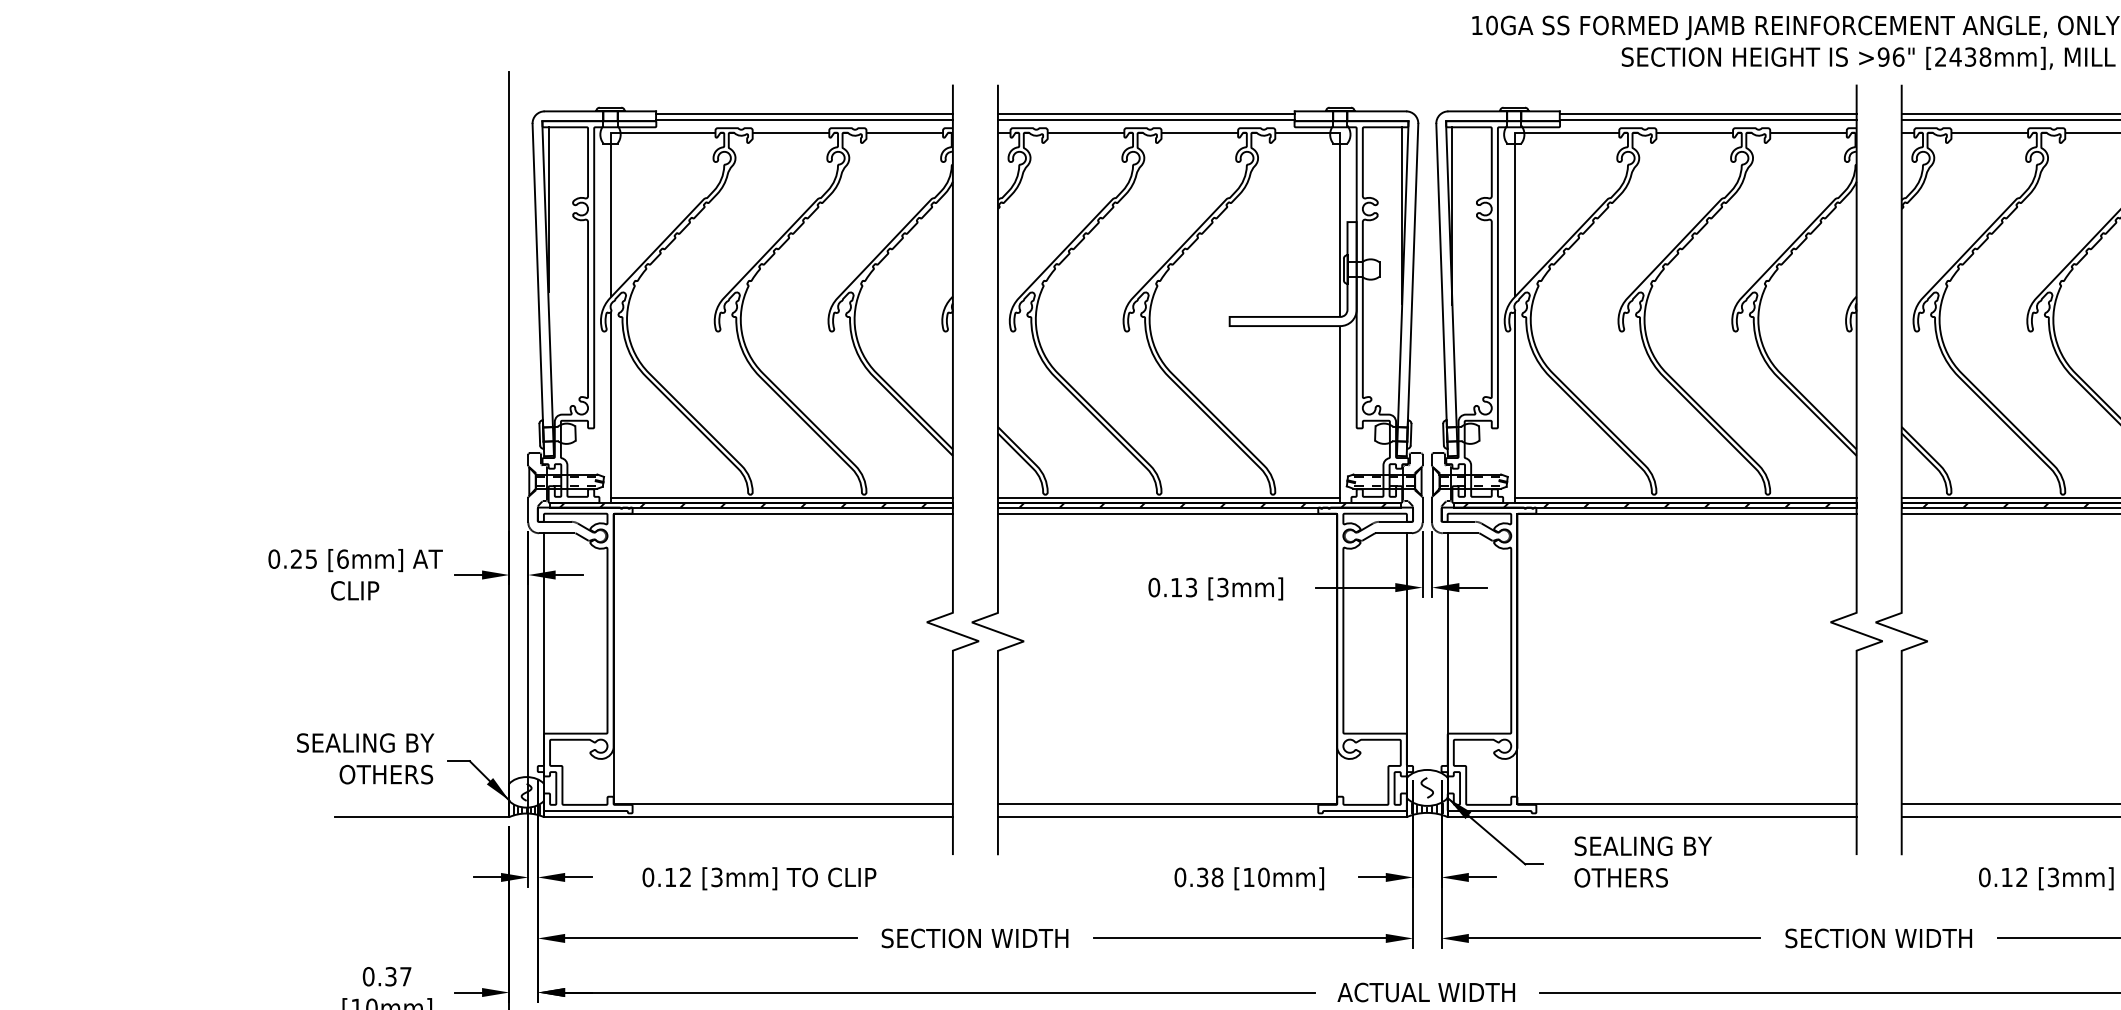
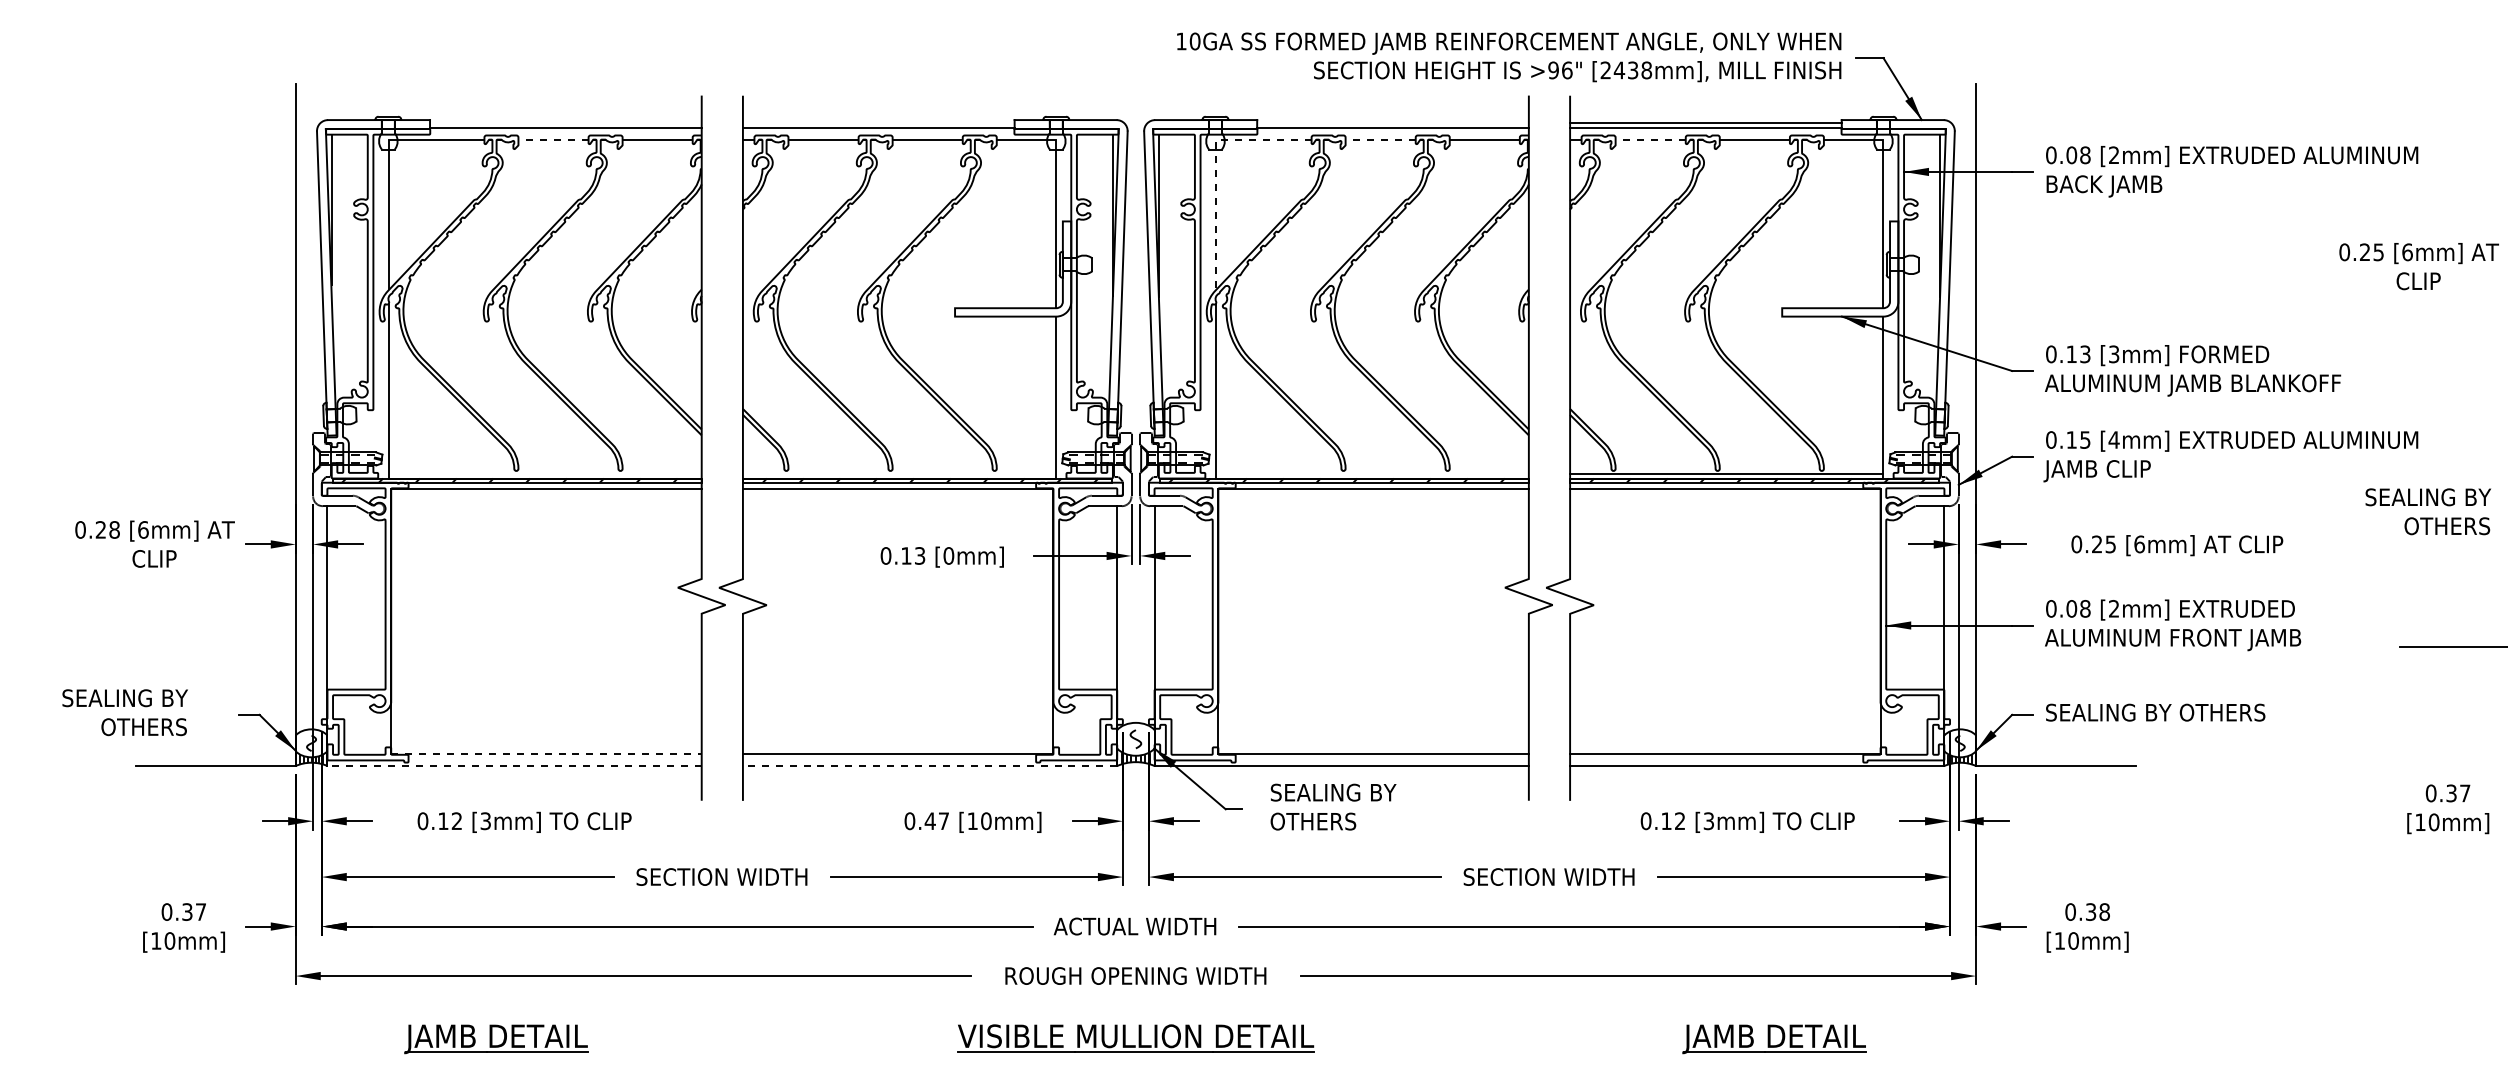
line: (804, 114) -> (565, 122), removed
line: (1146, 114) -> (878, 122), removed
line: (1707, 114) -> (1392, 122), removed
line: (790, 133) -> (553, 140), solid -> dashed
line: (1694, 133) -> (1380, 140), solid -> dashed
line: (1989, 133) -> (1650, 140), solid -> dashed
line: (1514, 162) -> (1215, 166), solid -> dashed
line: (781, 498) -> (544, 474), removed
line: (1169, 498) -> (899, 474), removed
line: (1684, 498) -> (1371, 474), removed
text: (311, 558) -> (114, 529), 0.25 -> 0.28
text: (1222, 587) -> (948, 555), [3mm] -> [0mm]
text: (364, 758) -> (124, 712), moved
line: (783, 804) -> (546, 754), solid -> dashed
line: (748, 817) -> (514, 766), solid -> dashed
line: (1201, 817) -> (929, 766), solid -> dashed
text: (1209, 877) -> (936, 821), 0.38 -> 0.47

